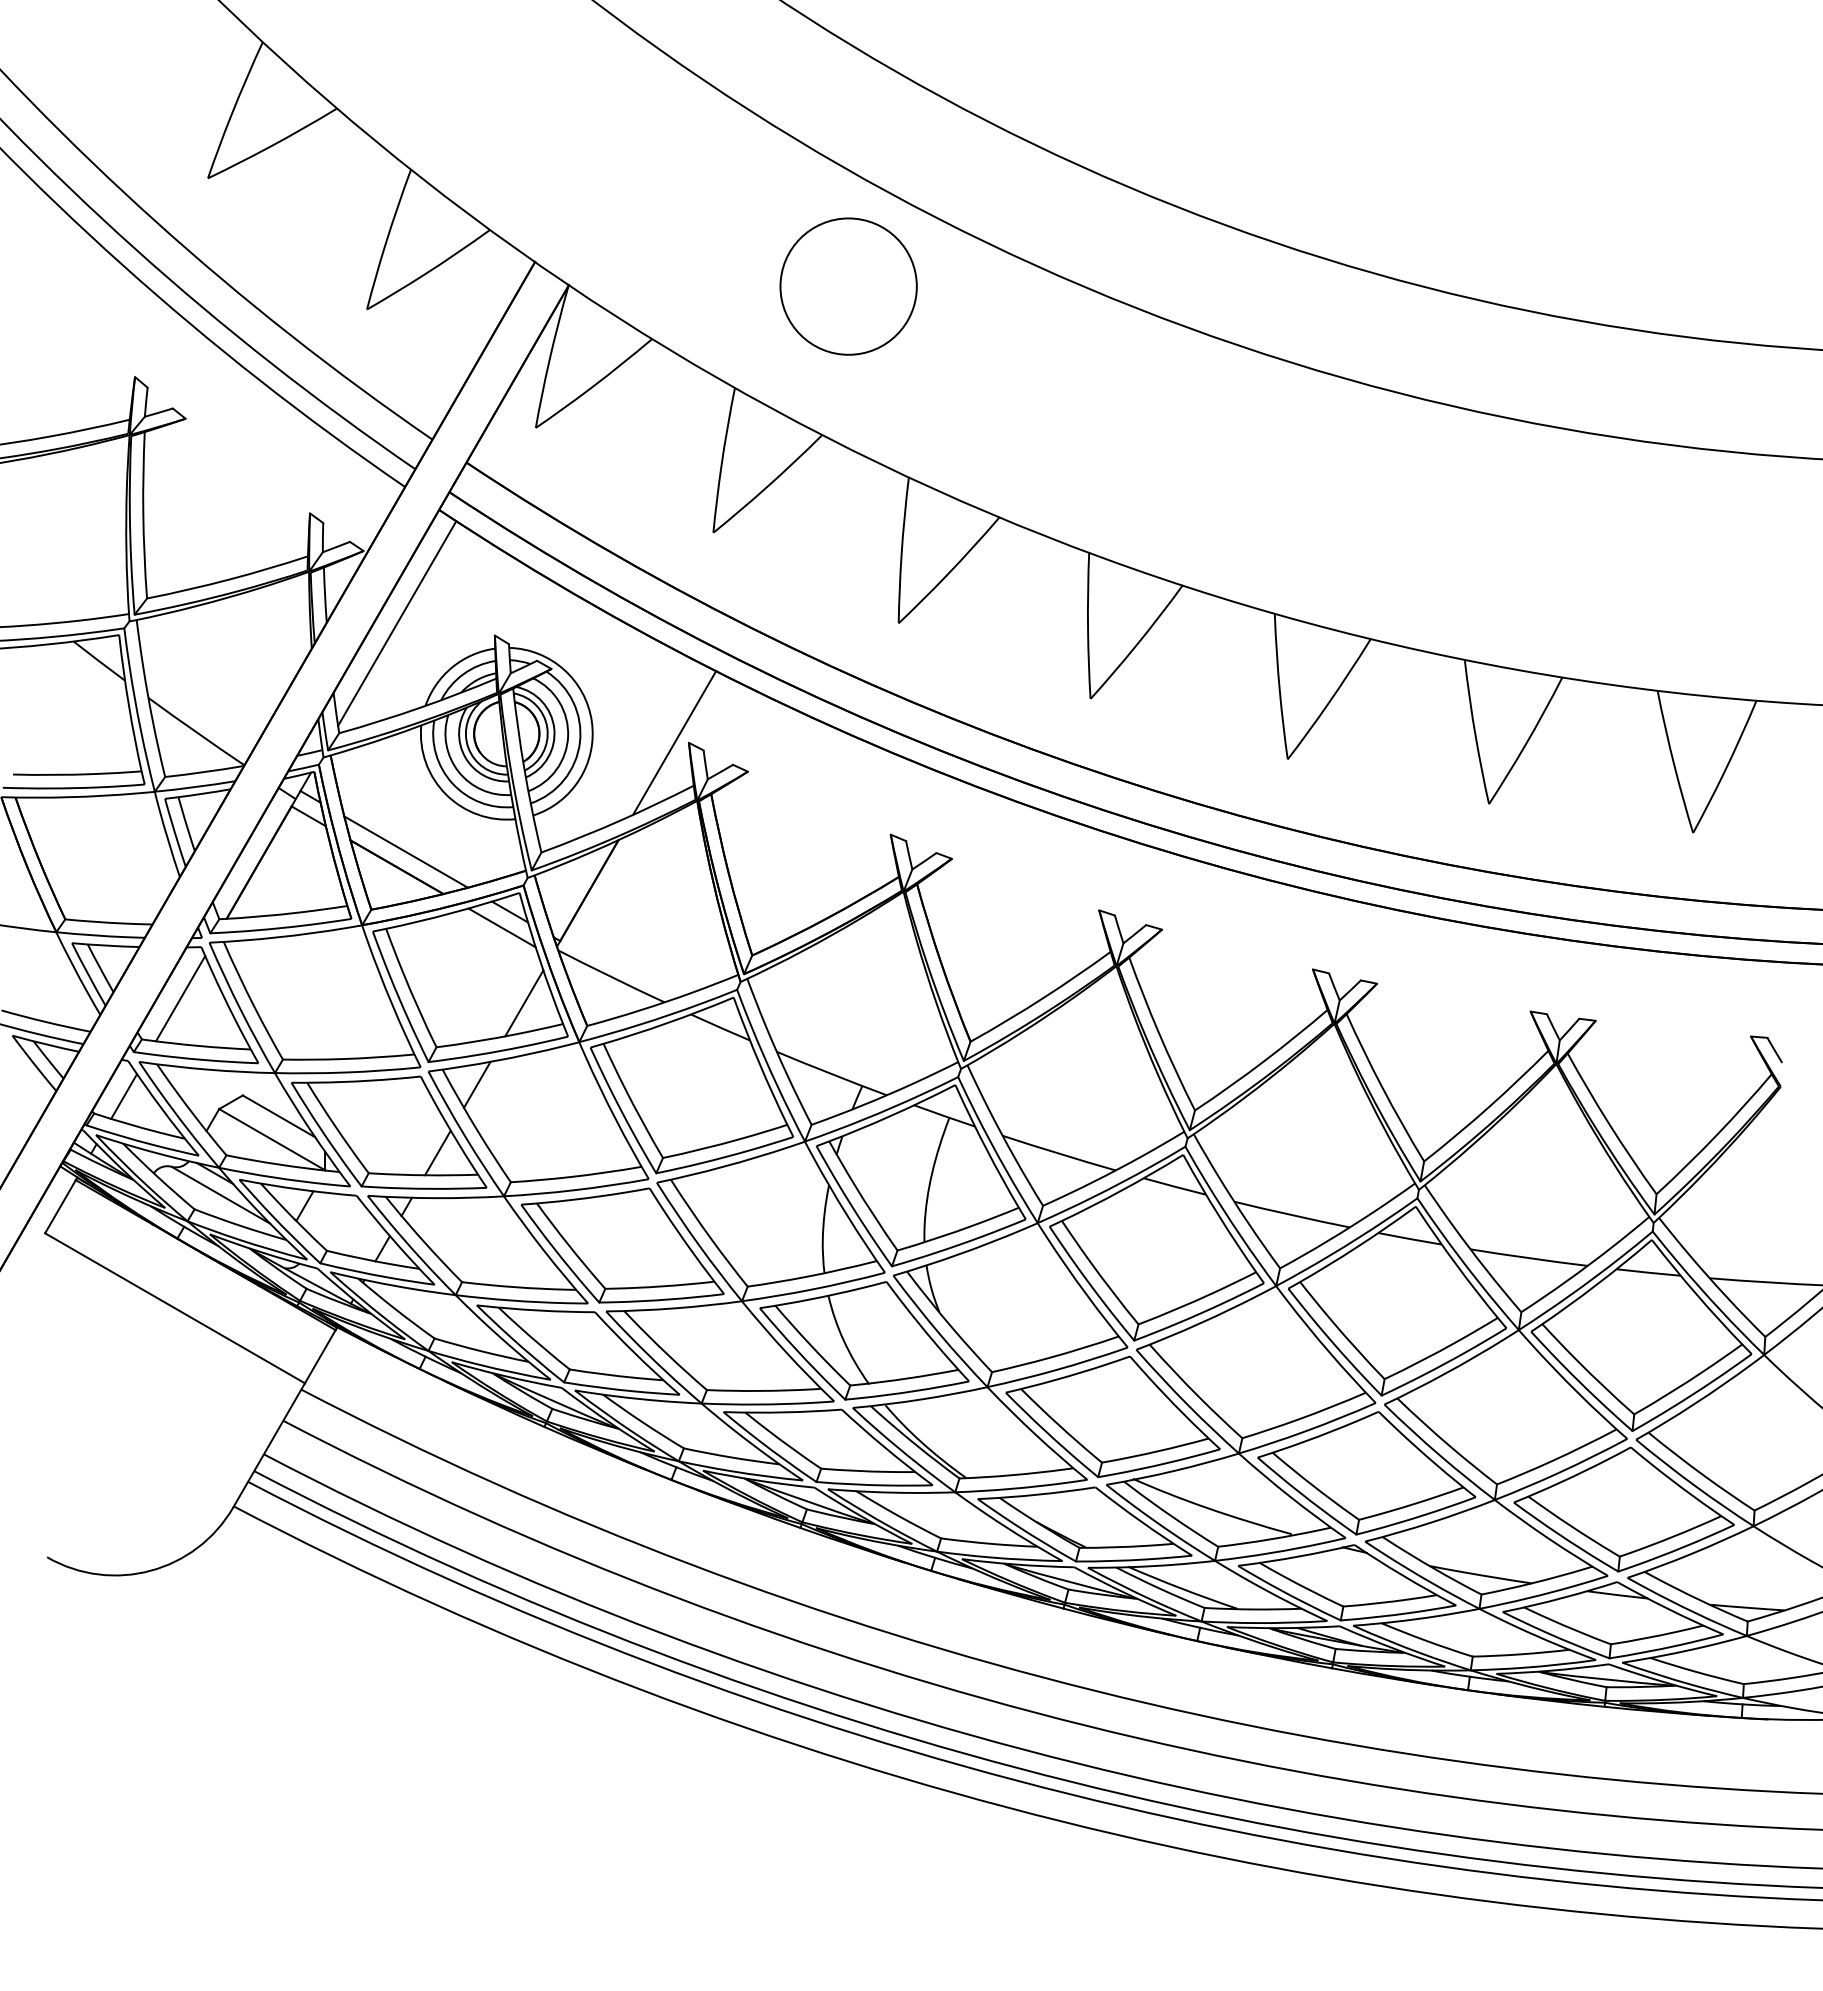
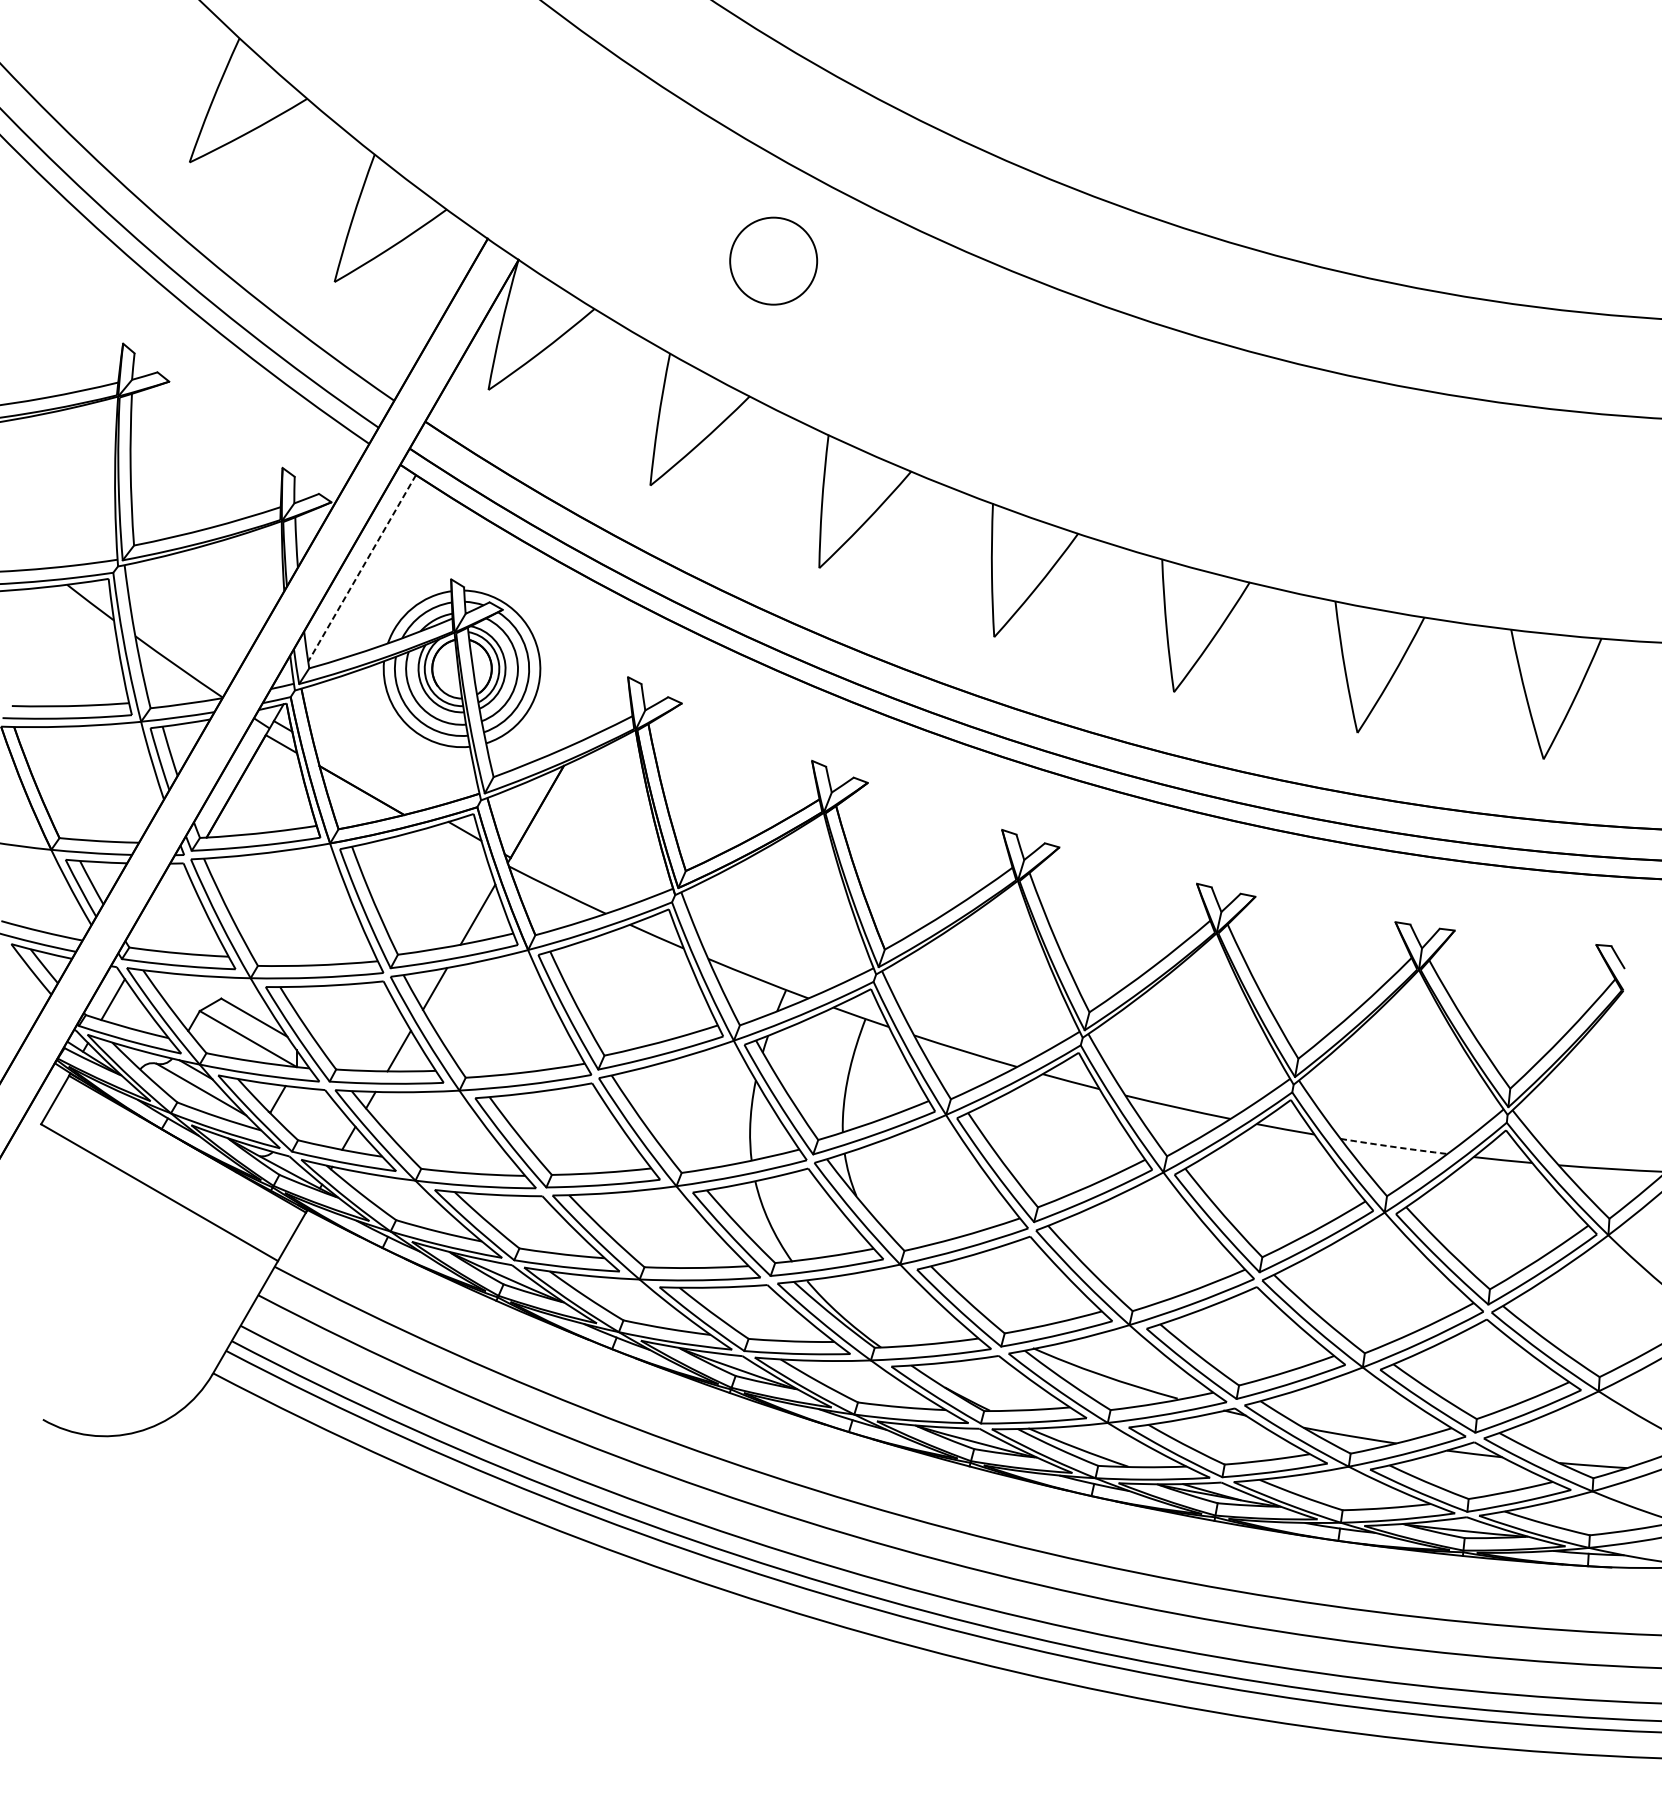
circle: (848, 286) -> (773, 261), size x0.7
line: (396, 623) -> (361, 568), solid -> dashed
line: (674, 742) -> (614, 676), removed
line: (405, 851) -> (369, 776), removed
line: (501, 927) -> (457, 845), removed
line: (180, 998) -> (164, 910), removed
arc: (1529, 1258) -> (1394, 1147), solid -> dashed

